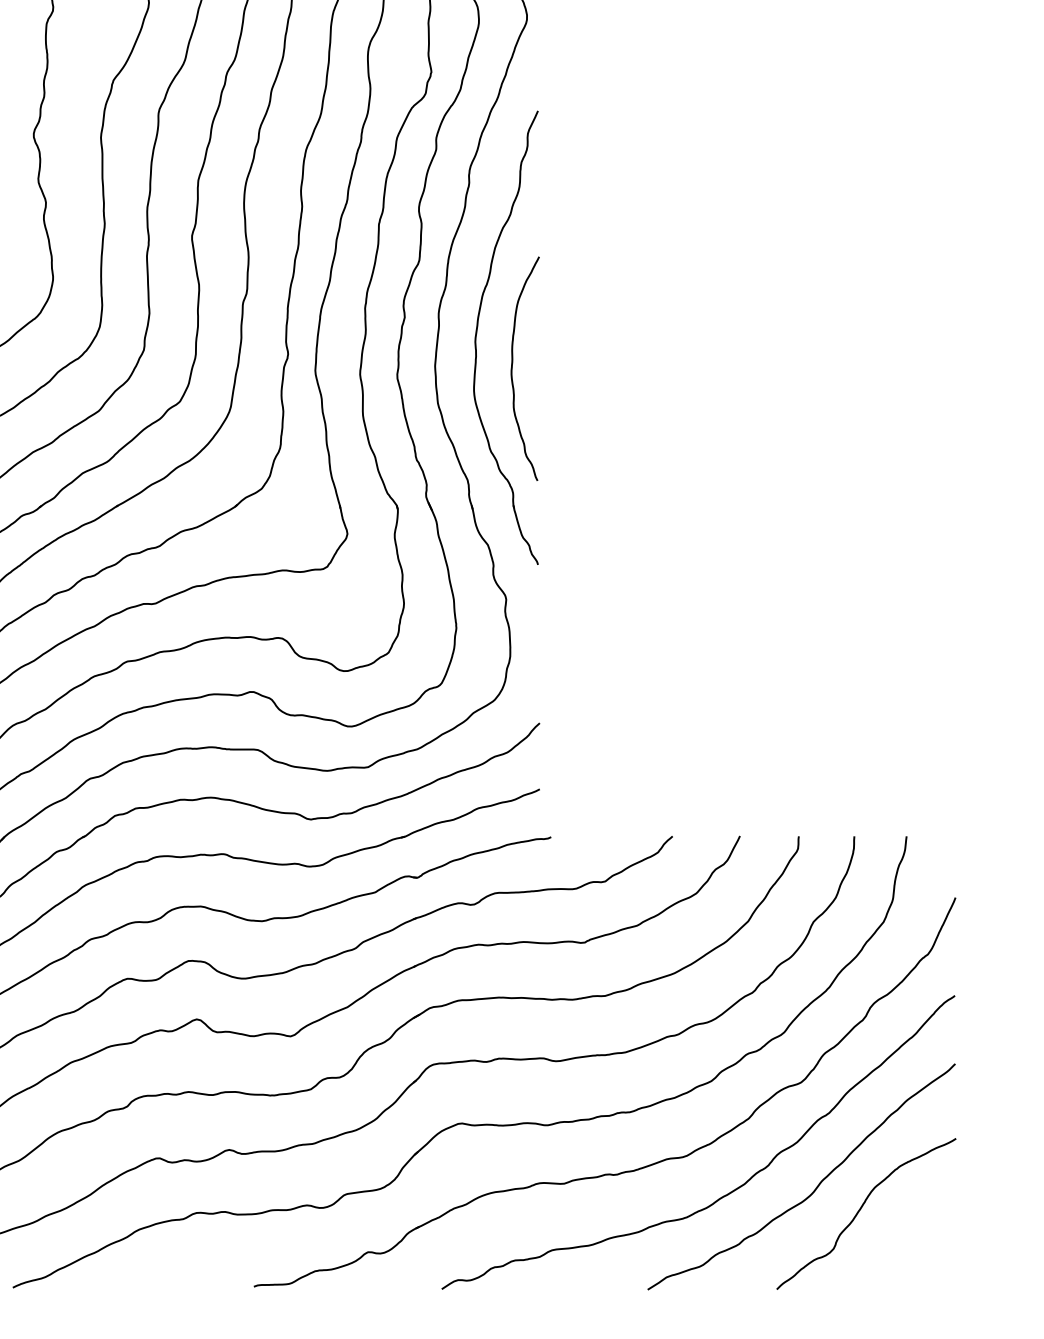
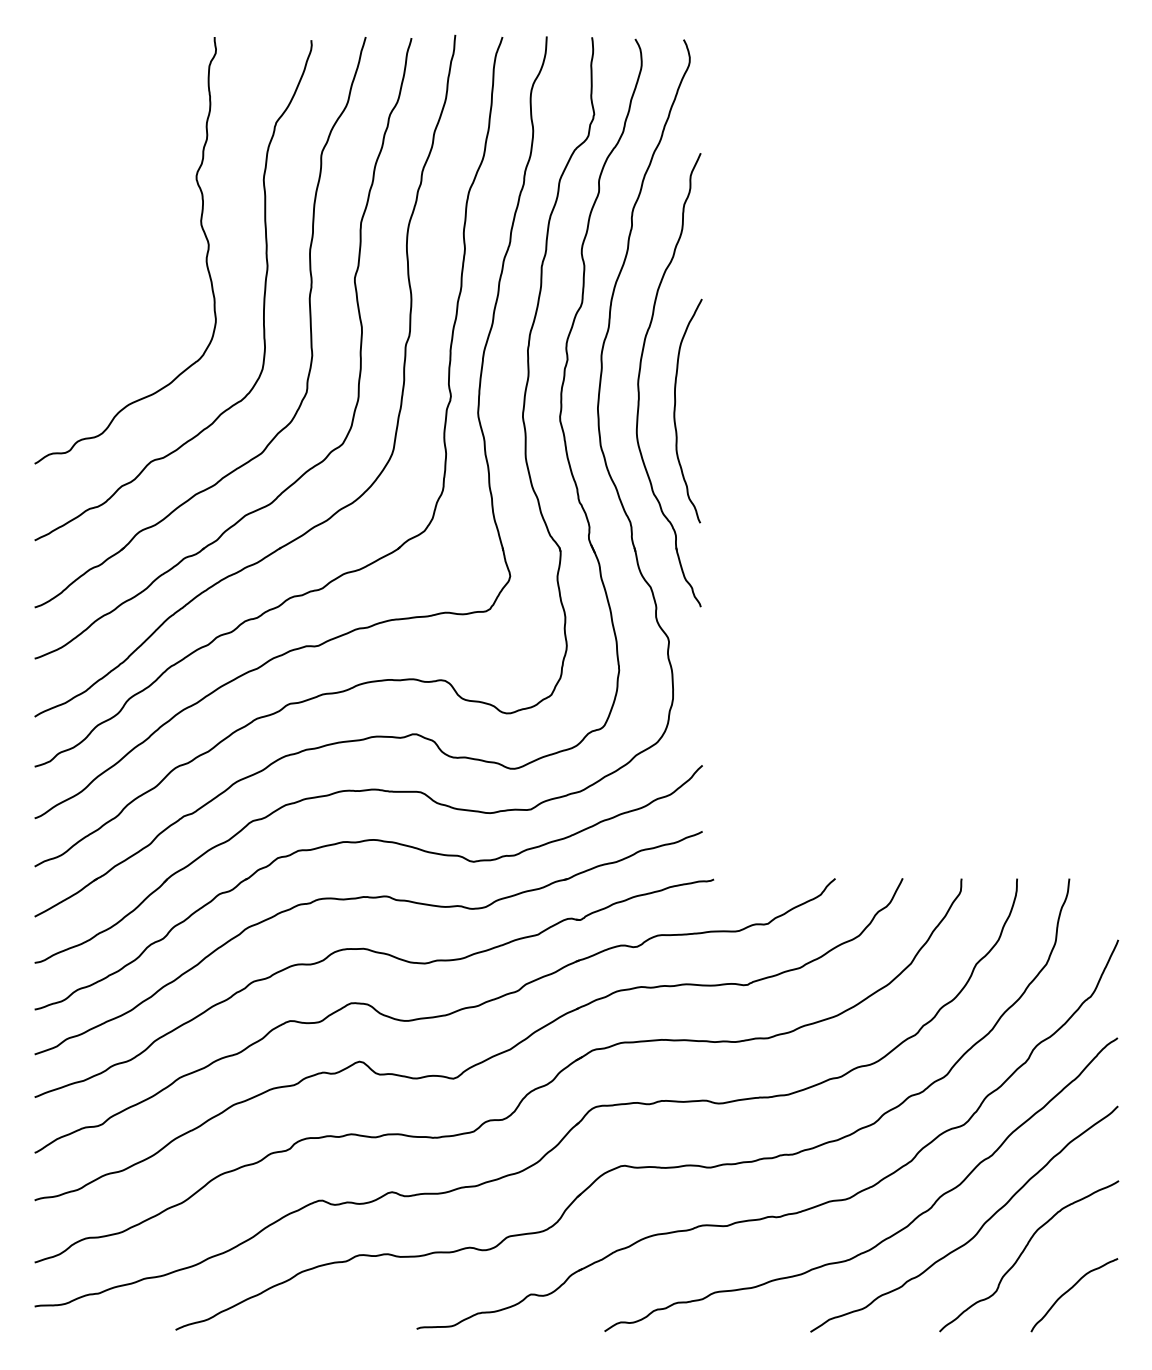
curve: (907, 1248) -> (1070, 1290), added

